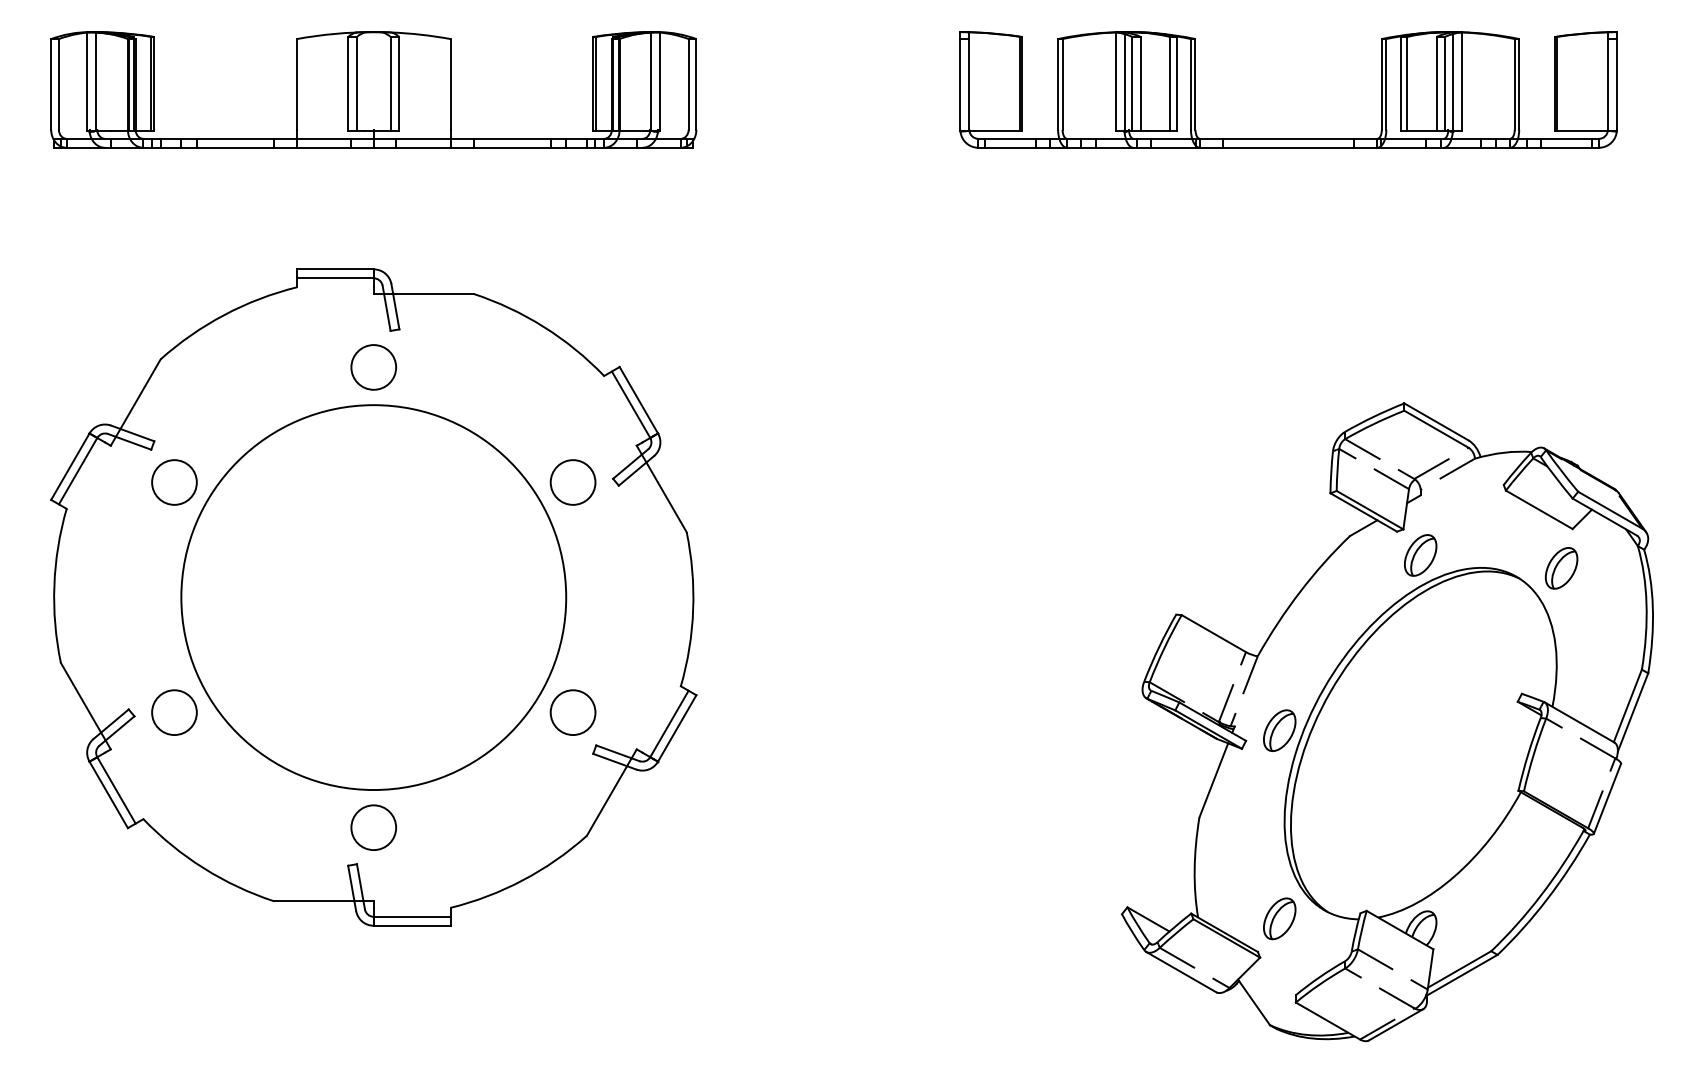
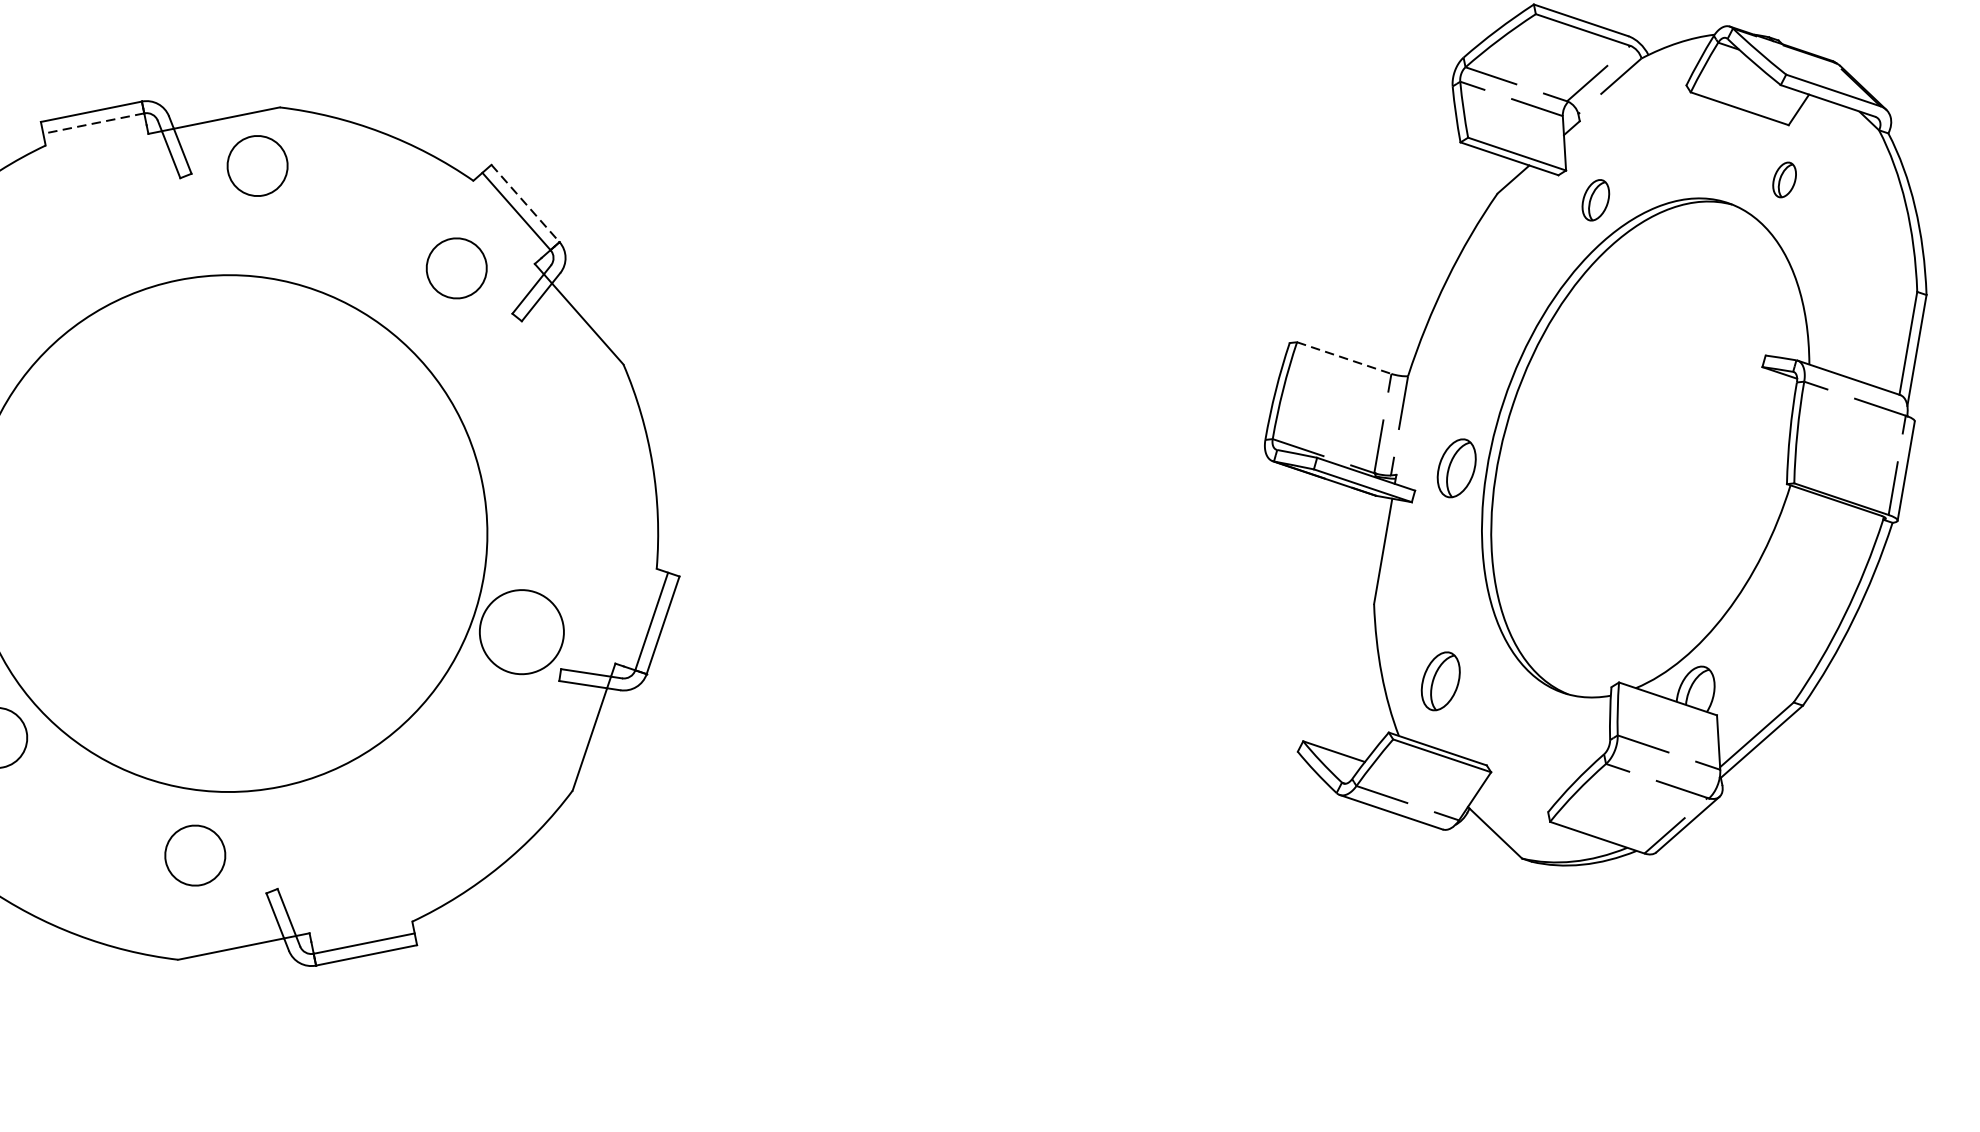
line: (334, 278) -> (92, 124), solid -> dashed
circle: (373, 367) -> (257, 166), moved
line: (639, 400) -> (526, 203), solid -> dashed
circle: (572, 482) -> (455, 268), moved
part: (1420, 555) -> (1595, 200), size x0.7
part: (1561, 568) -> (1784, 180), size x0.6
line: (1214, 633) -> (1345, 357), solid -> dashed
circle: (572, 712) -> (521, 632), size x1.4
circle: (373, 827) -> (194, 855), moved
part: (1279, 918) -> (1440, 680), moved

